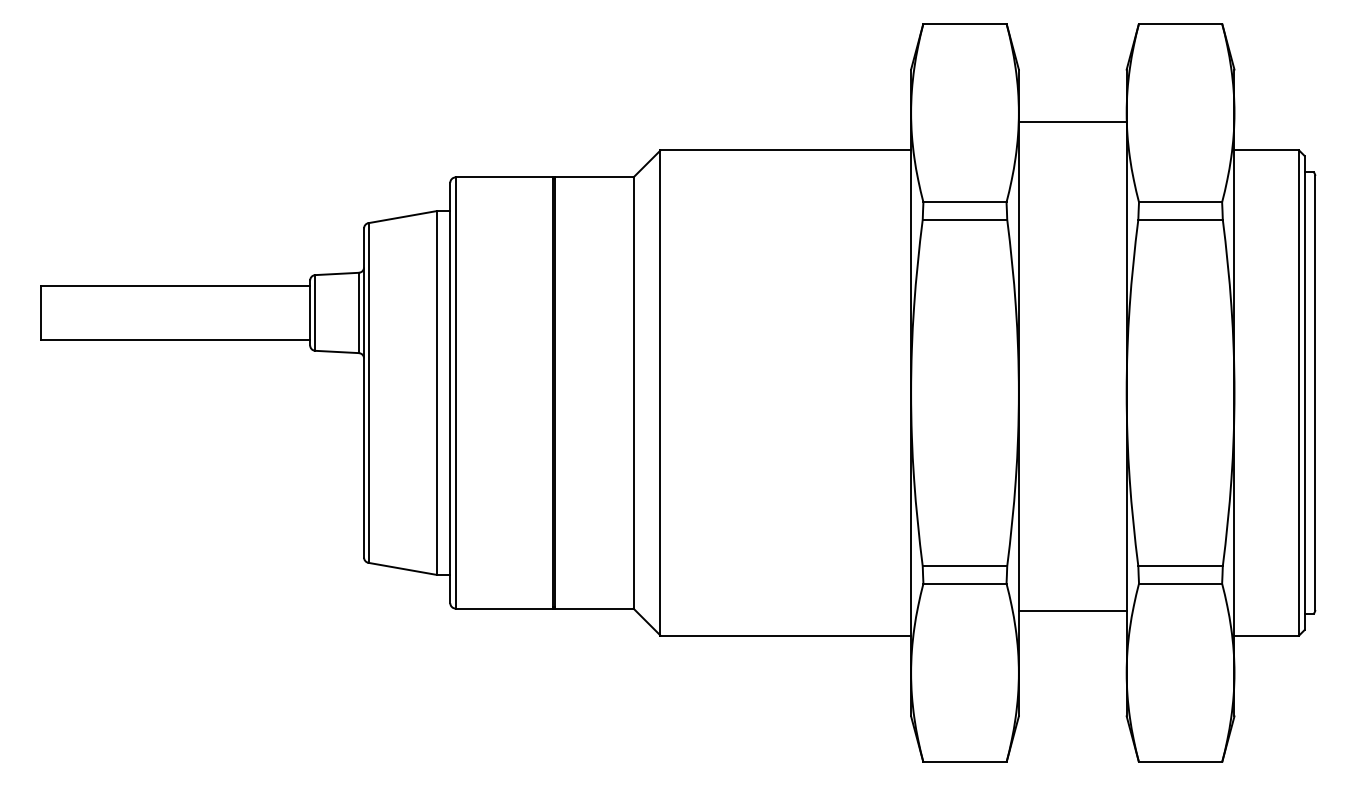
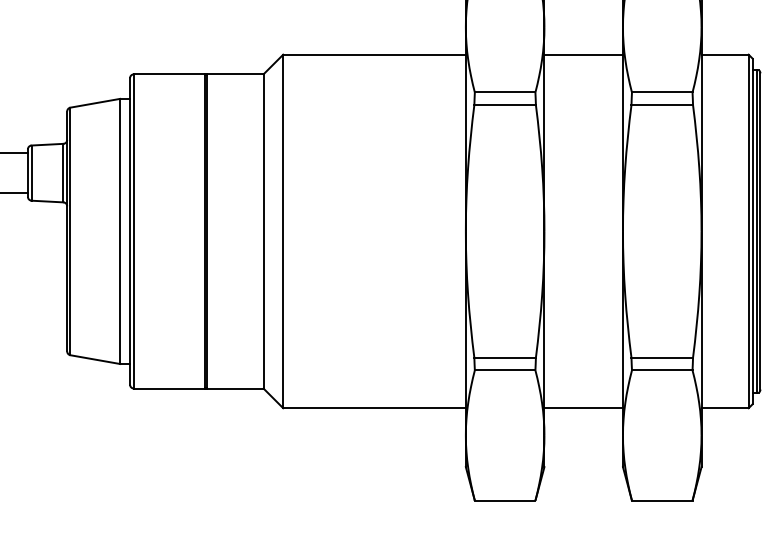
line: (1072, 122) -> (583, 54), moved
line: (1309, 392) -> (756, 231), added
line: (1072, 610) -> (583, 408), moved

